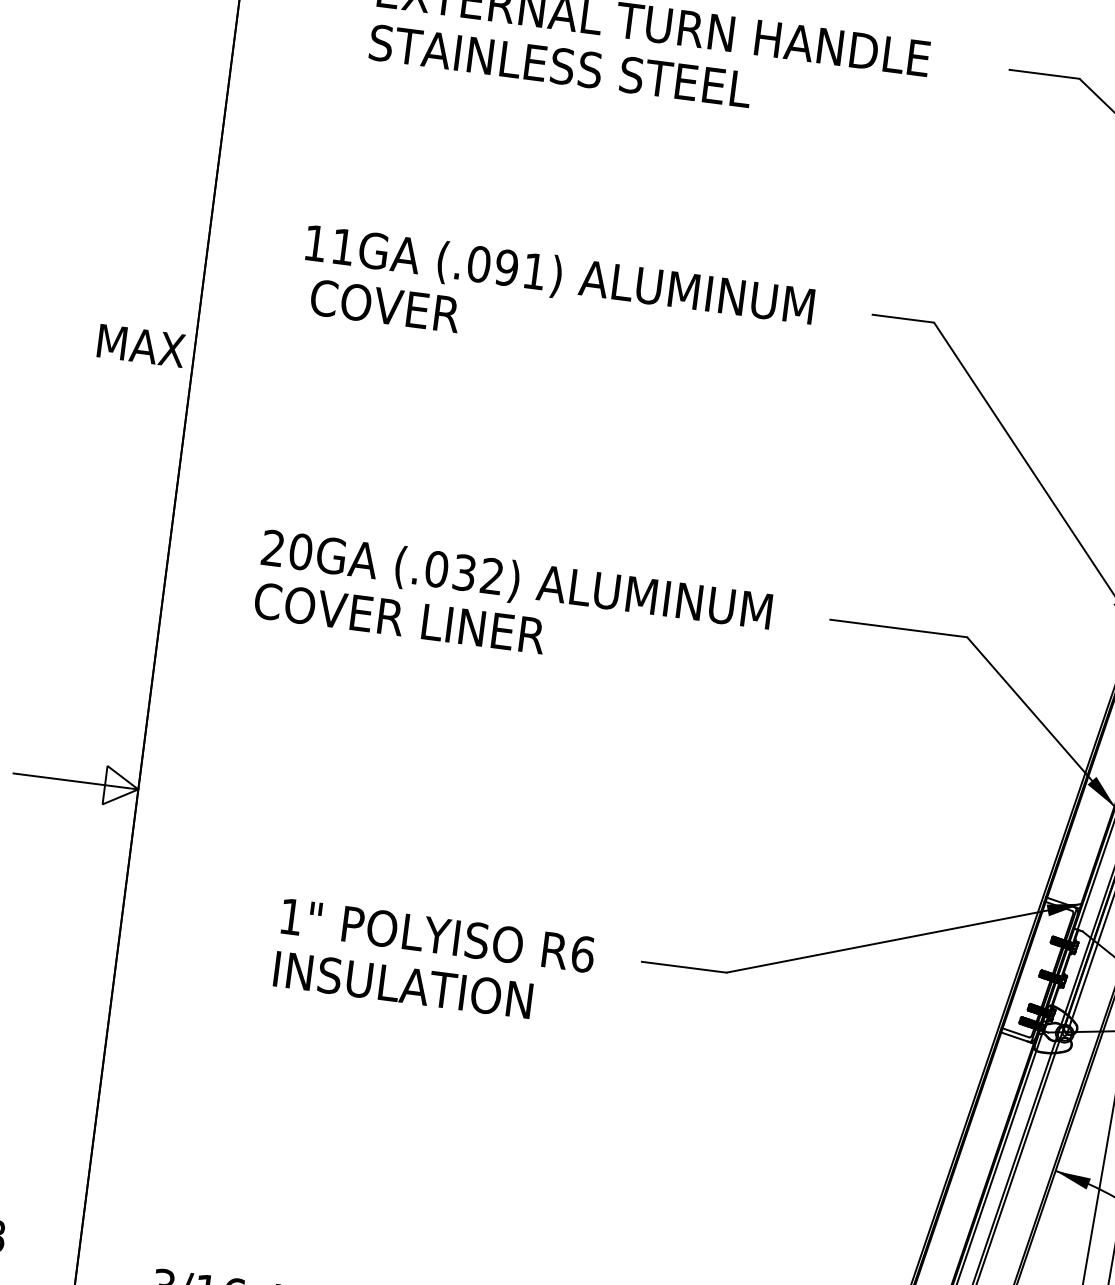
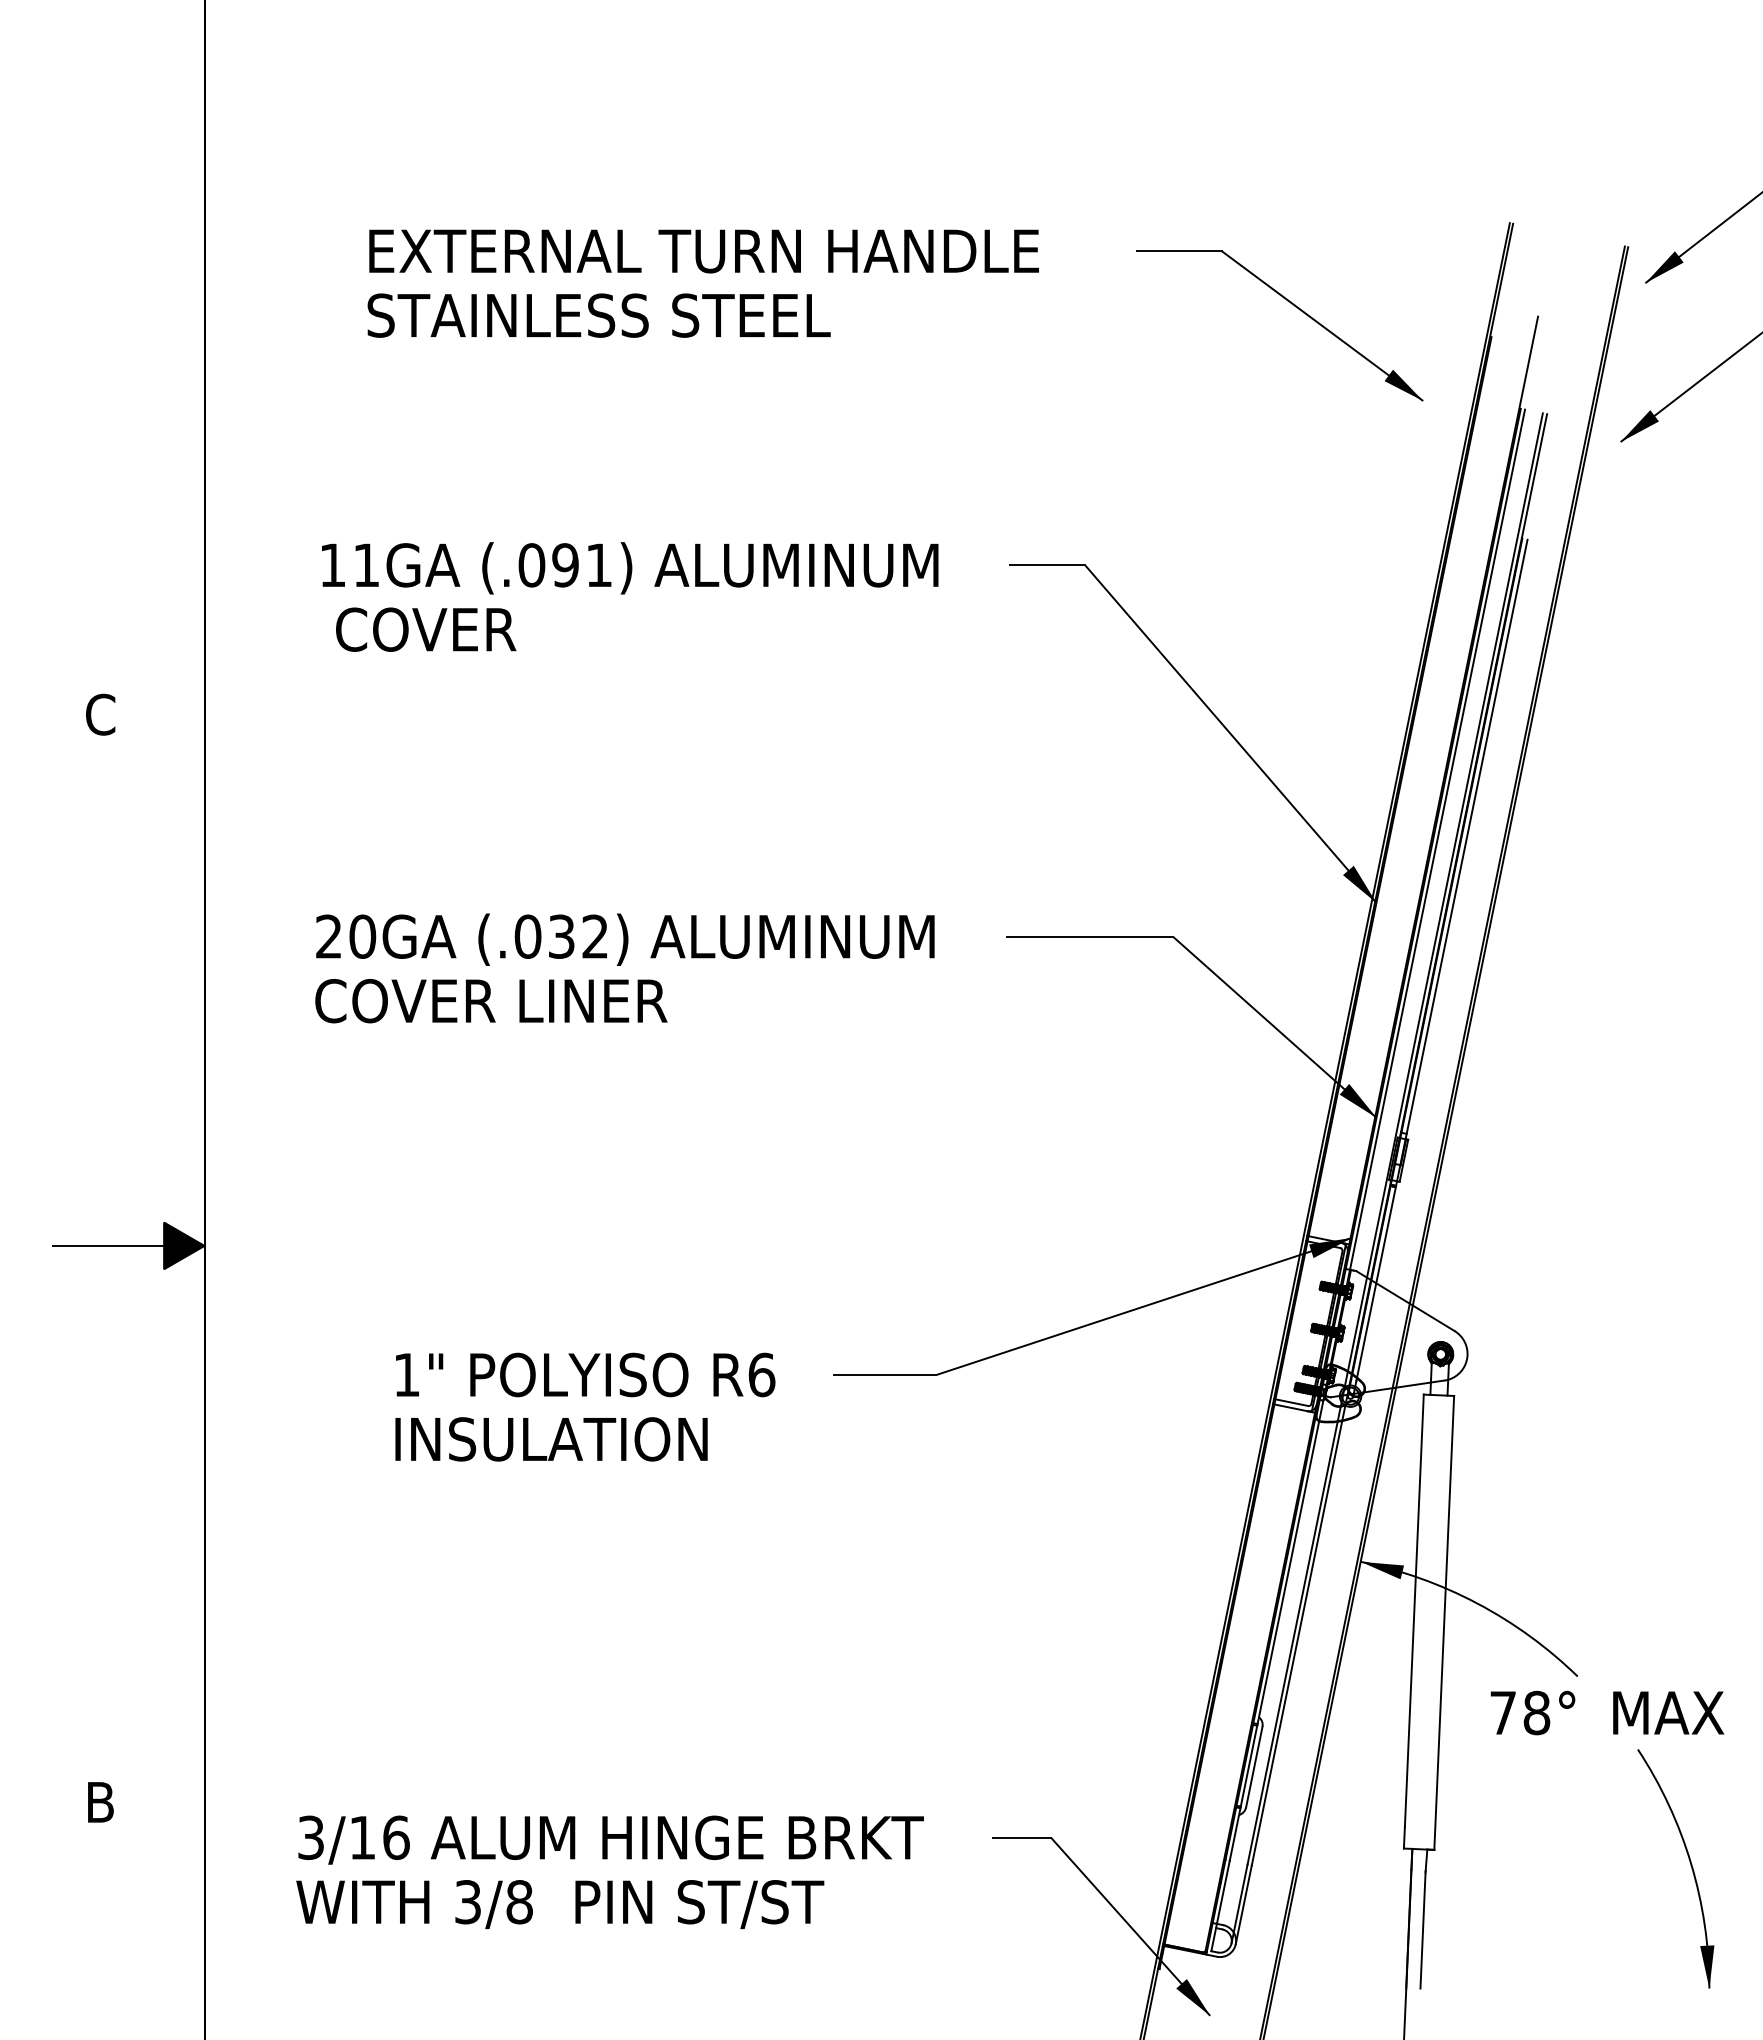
text: (140, 345) -> (139, 714), MAX -> C
fill: (121, 787) -> (184, 1245), added

